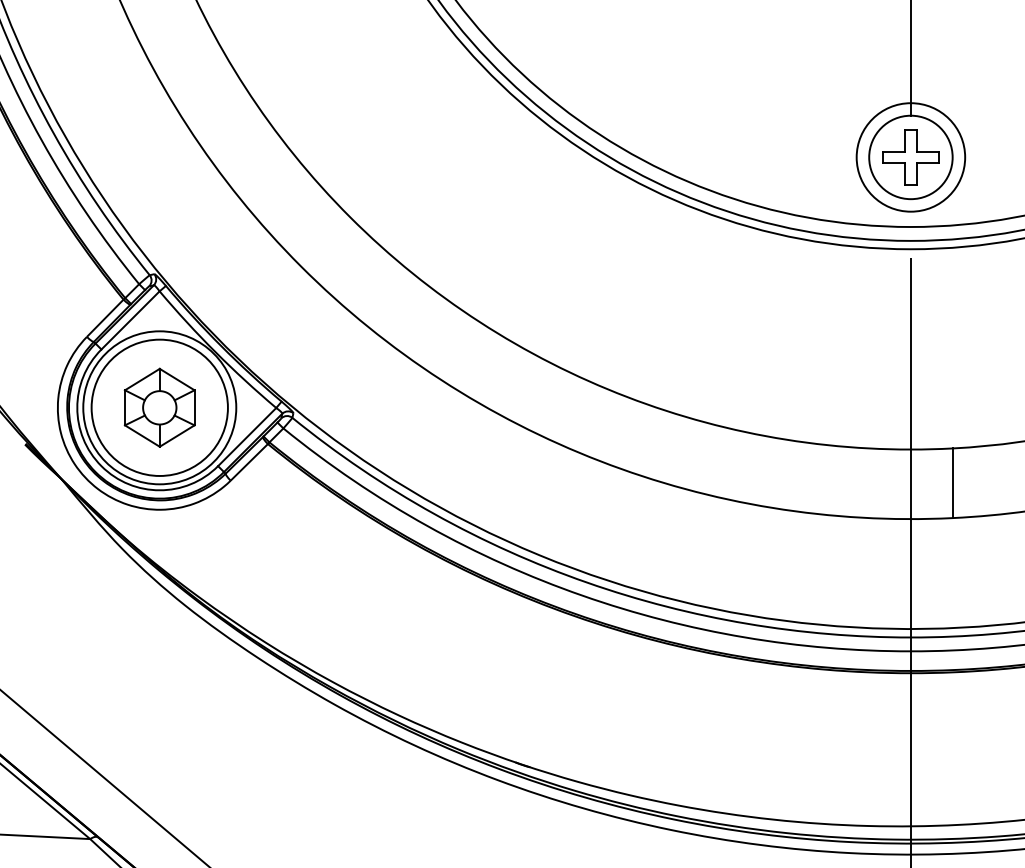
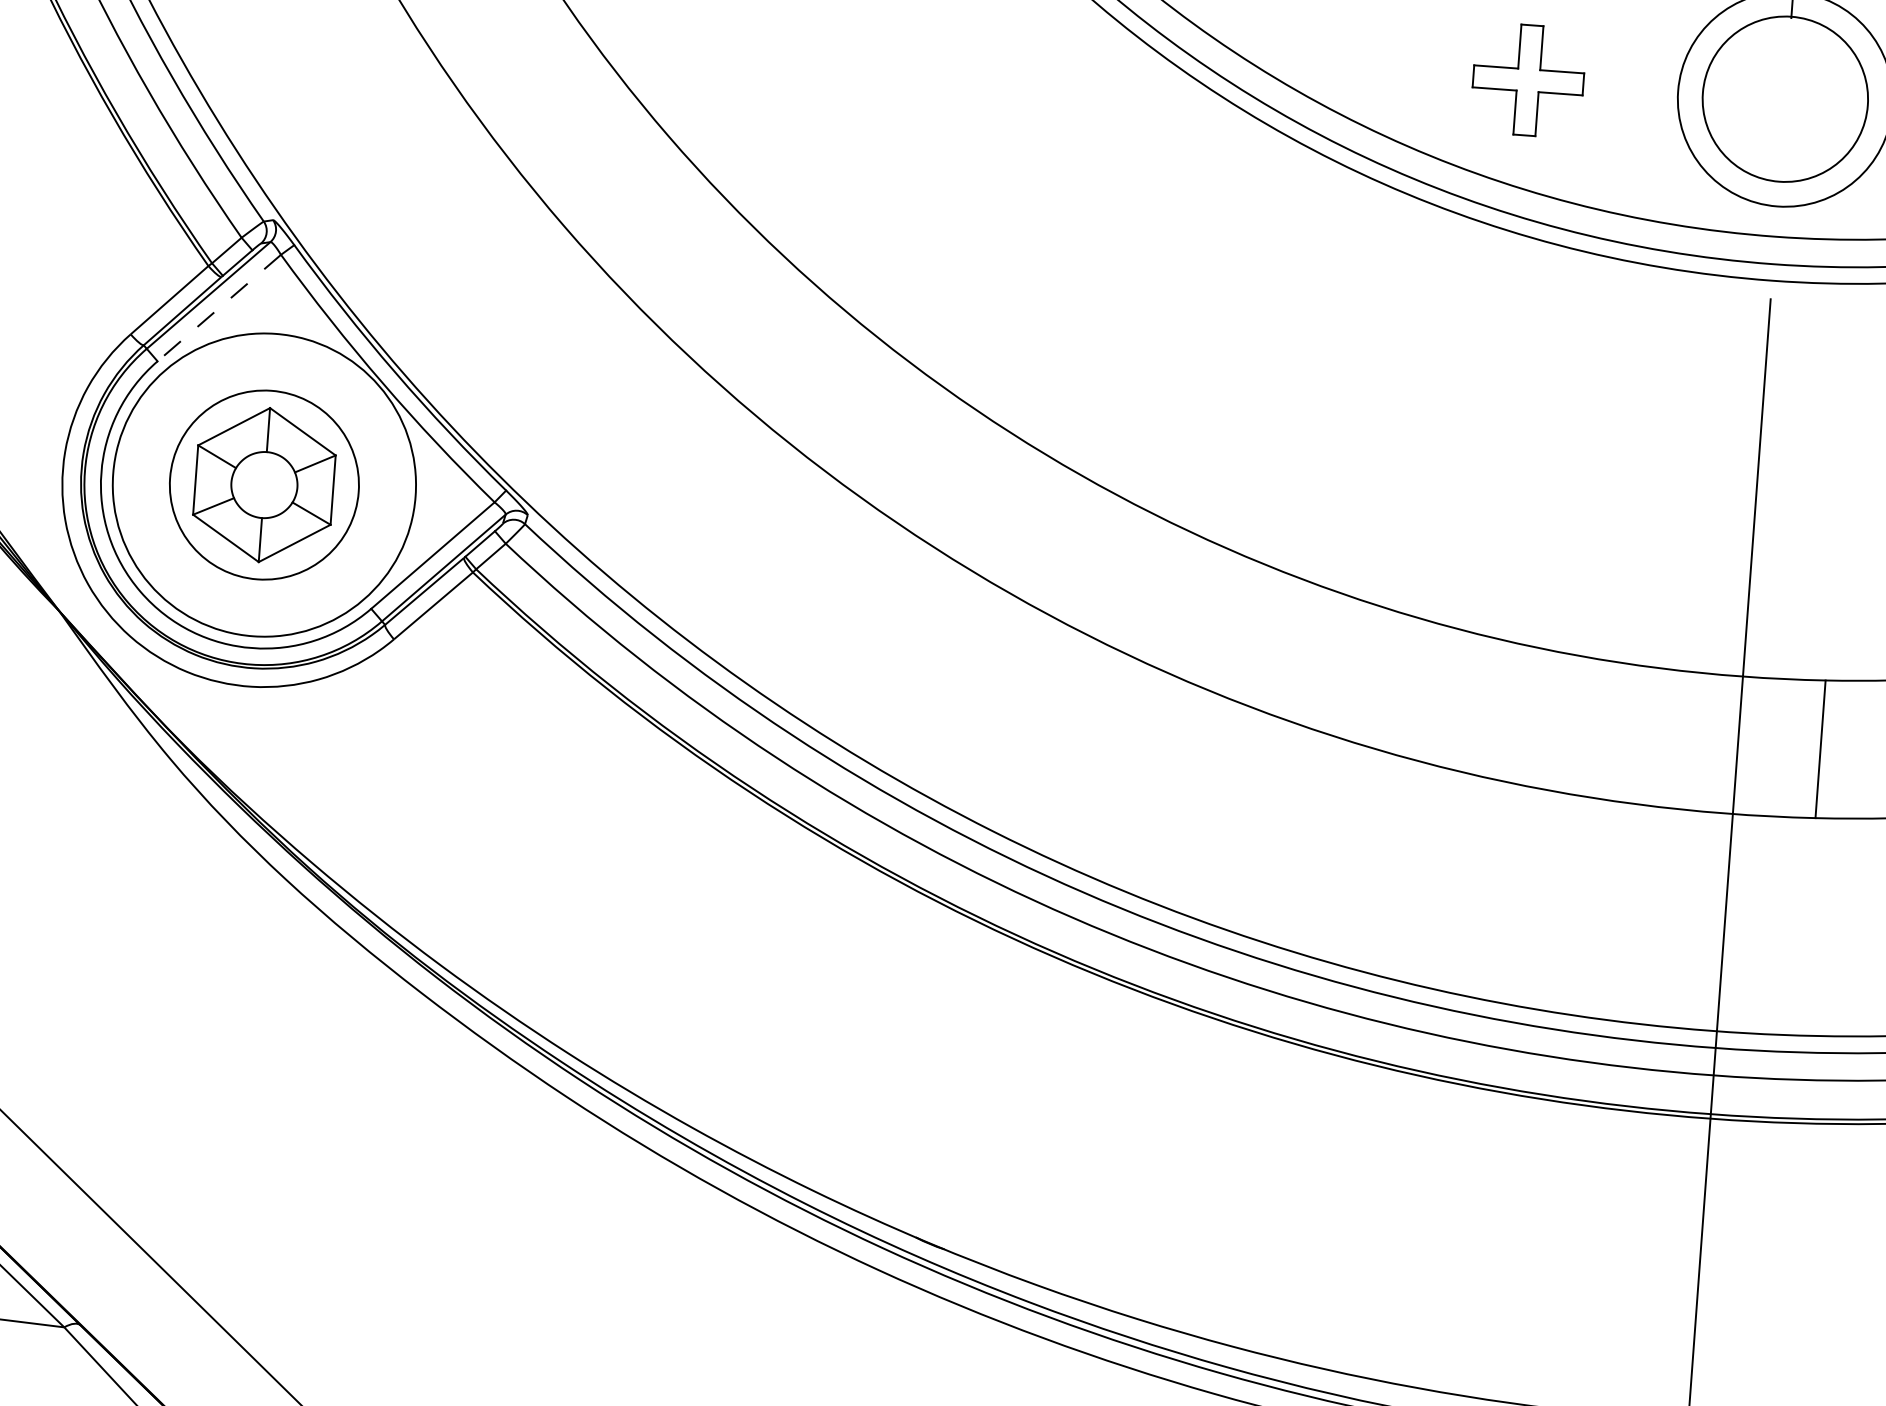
part: (910, 157) -> (1527, 80), moved
line: (130, 320) -> (219, 308), solid -> dashed
circle: (159, 407) -> (263, 484), size x0.7

